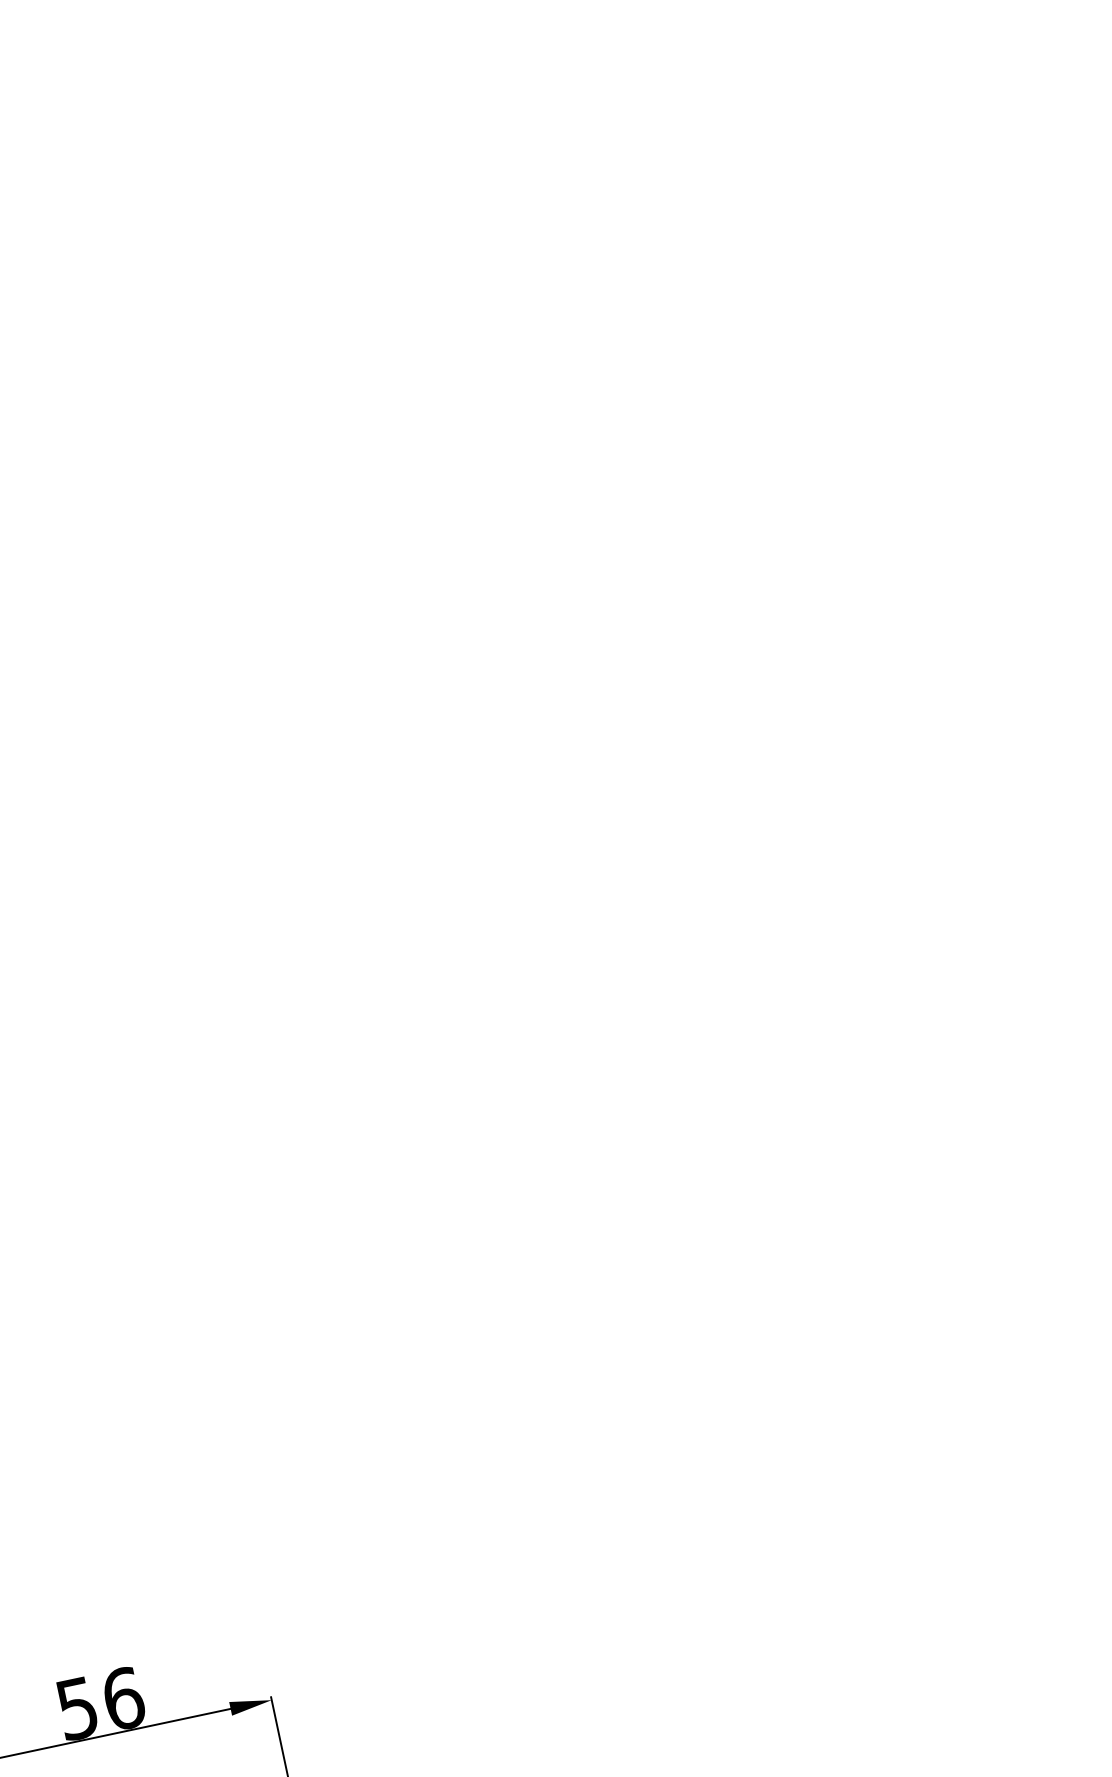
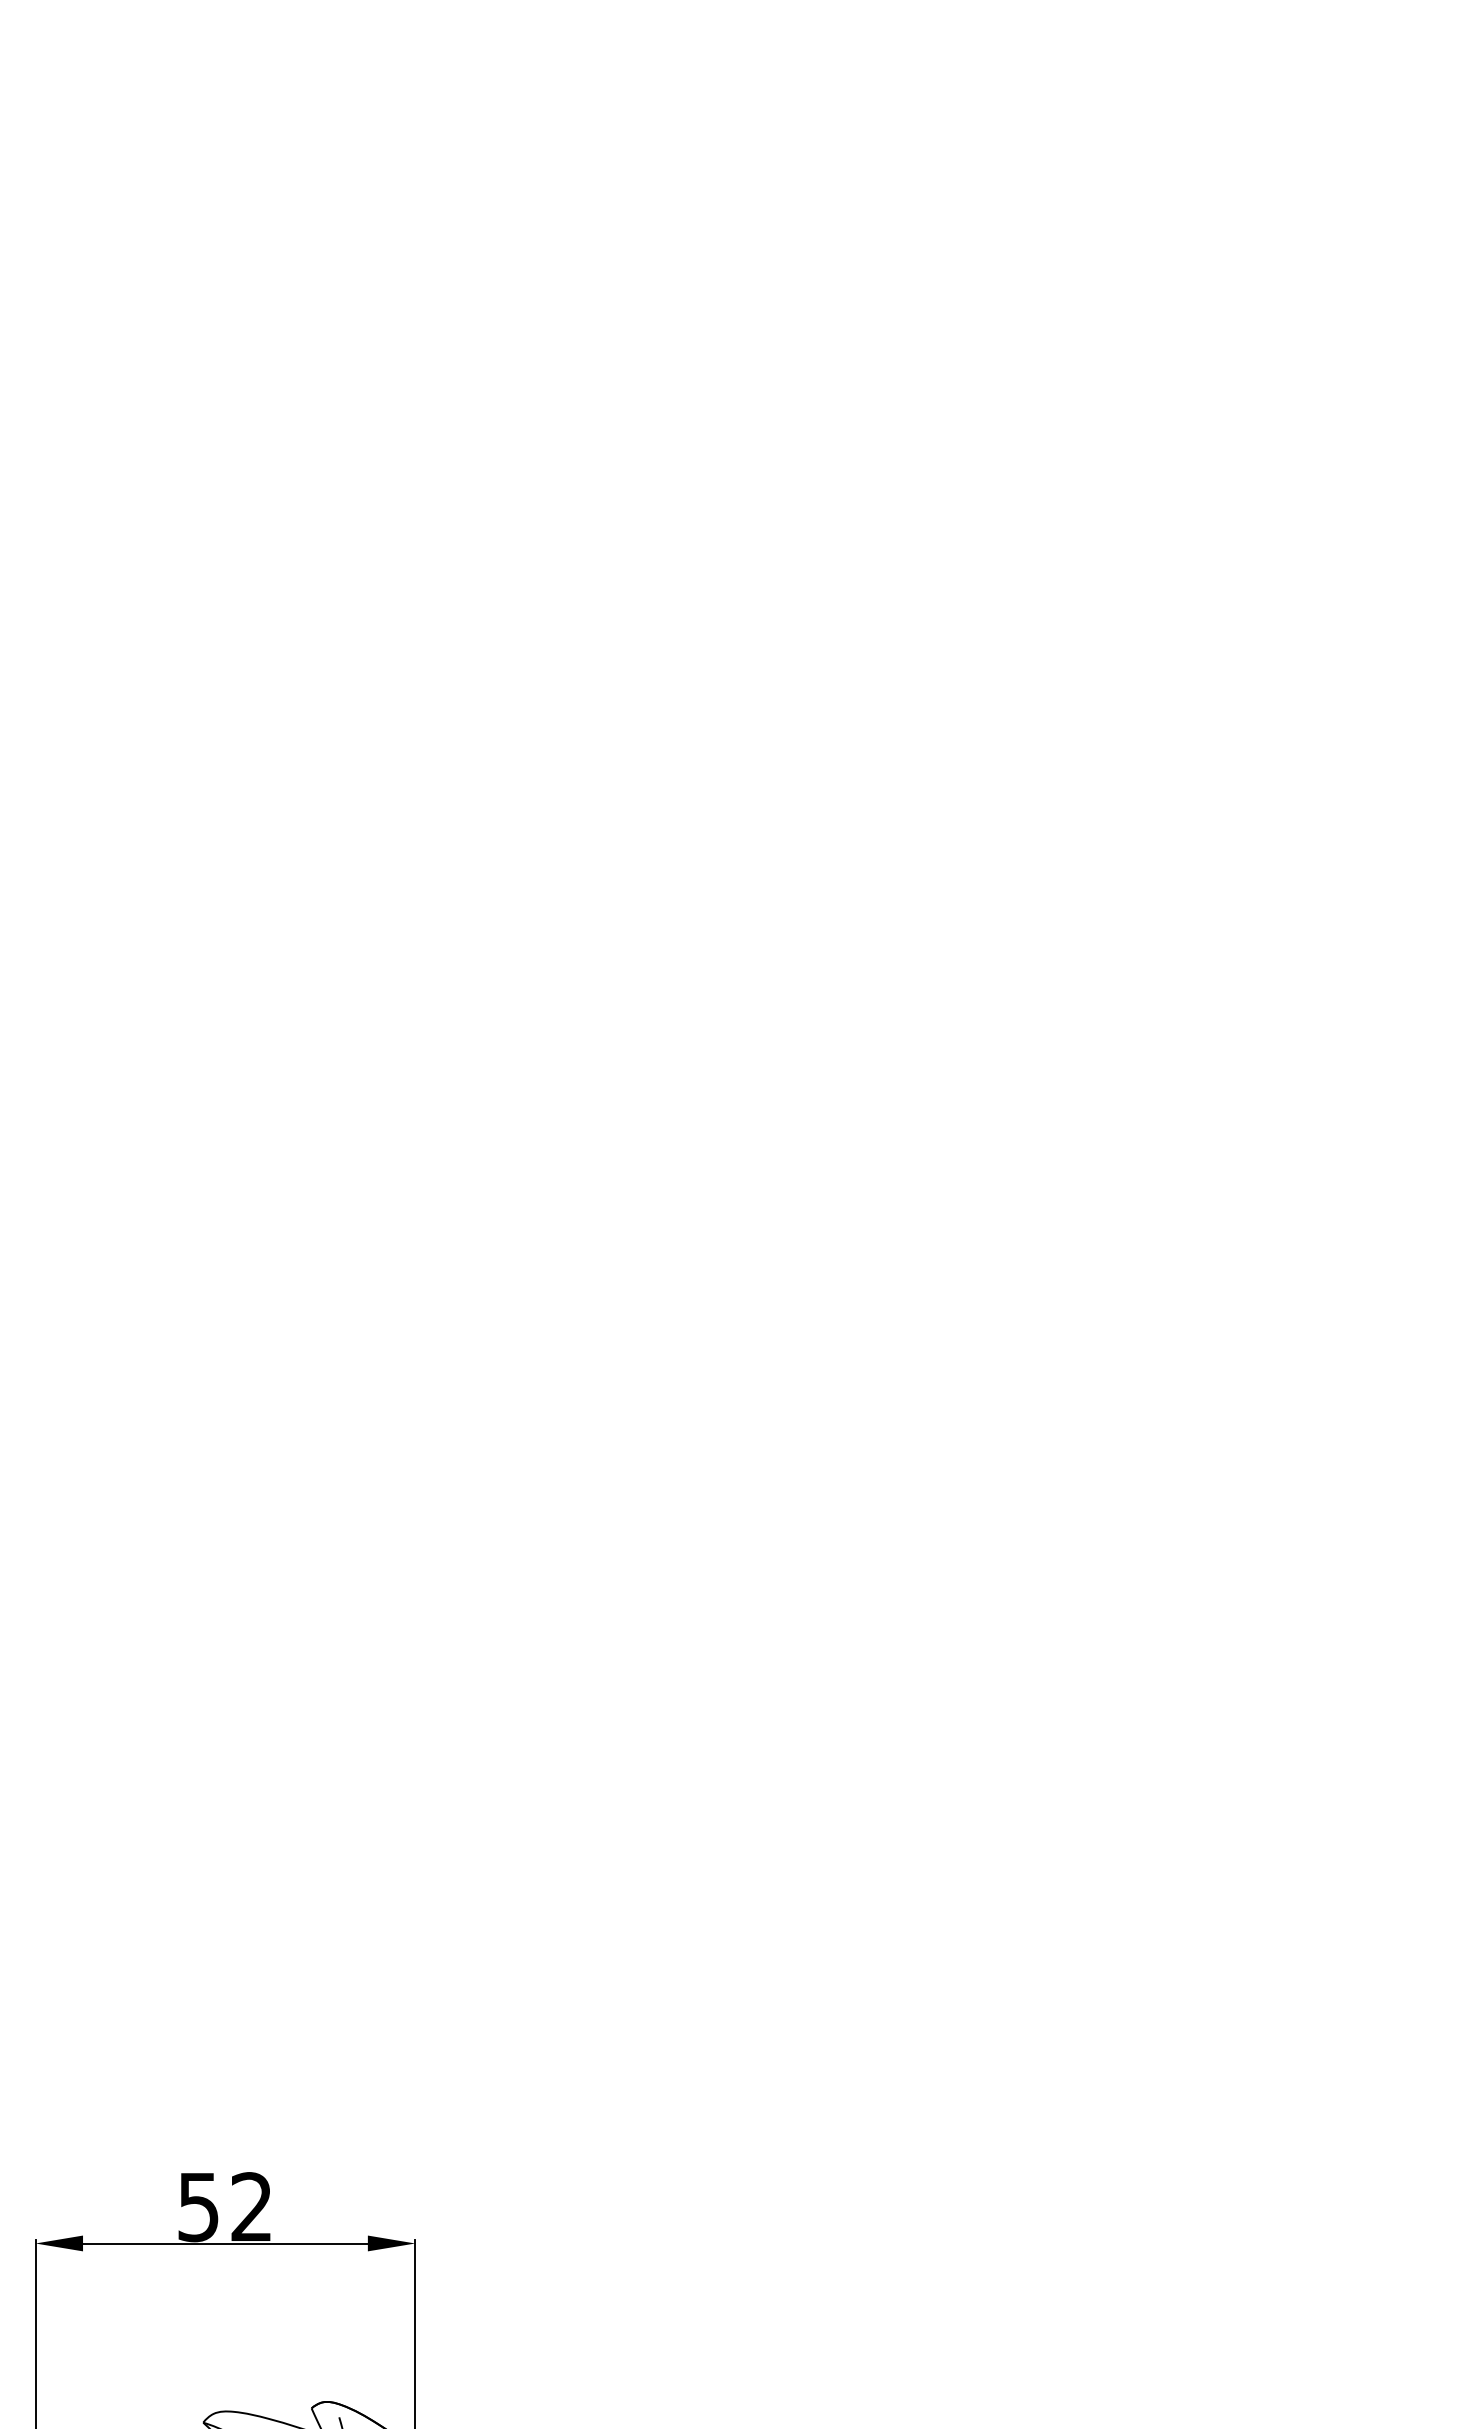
text: (124, 1698) -> (252, 2207), 56 -> 52

